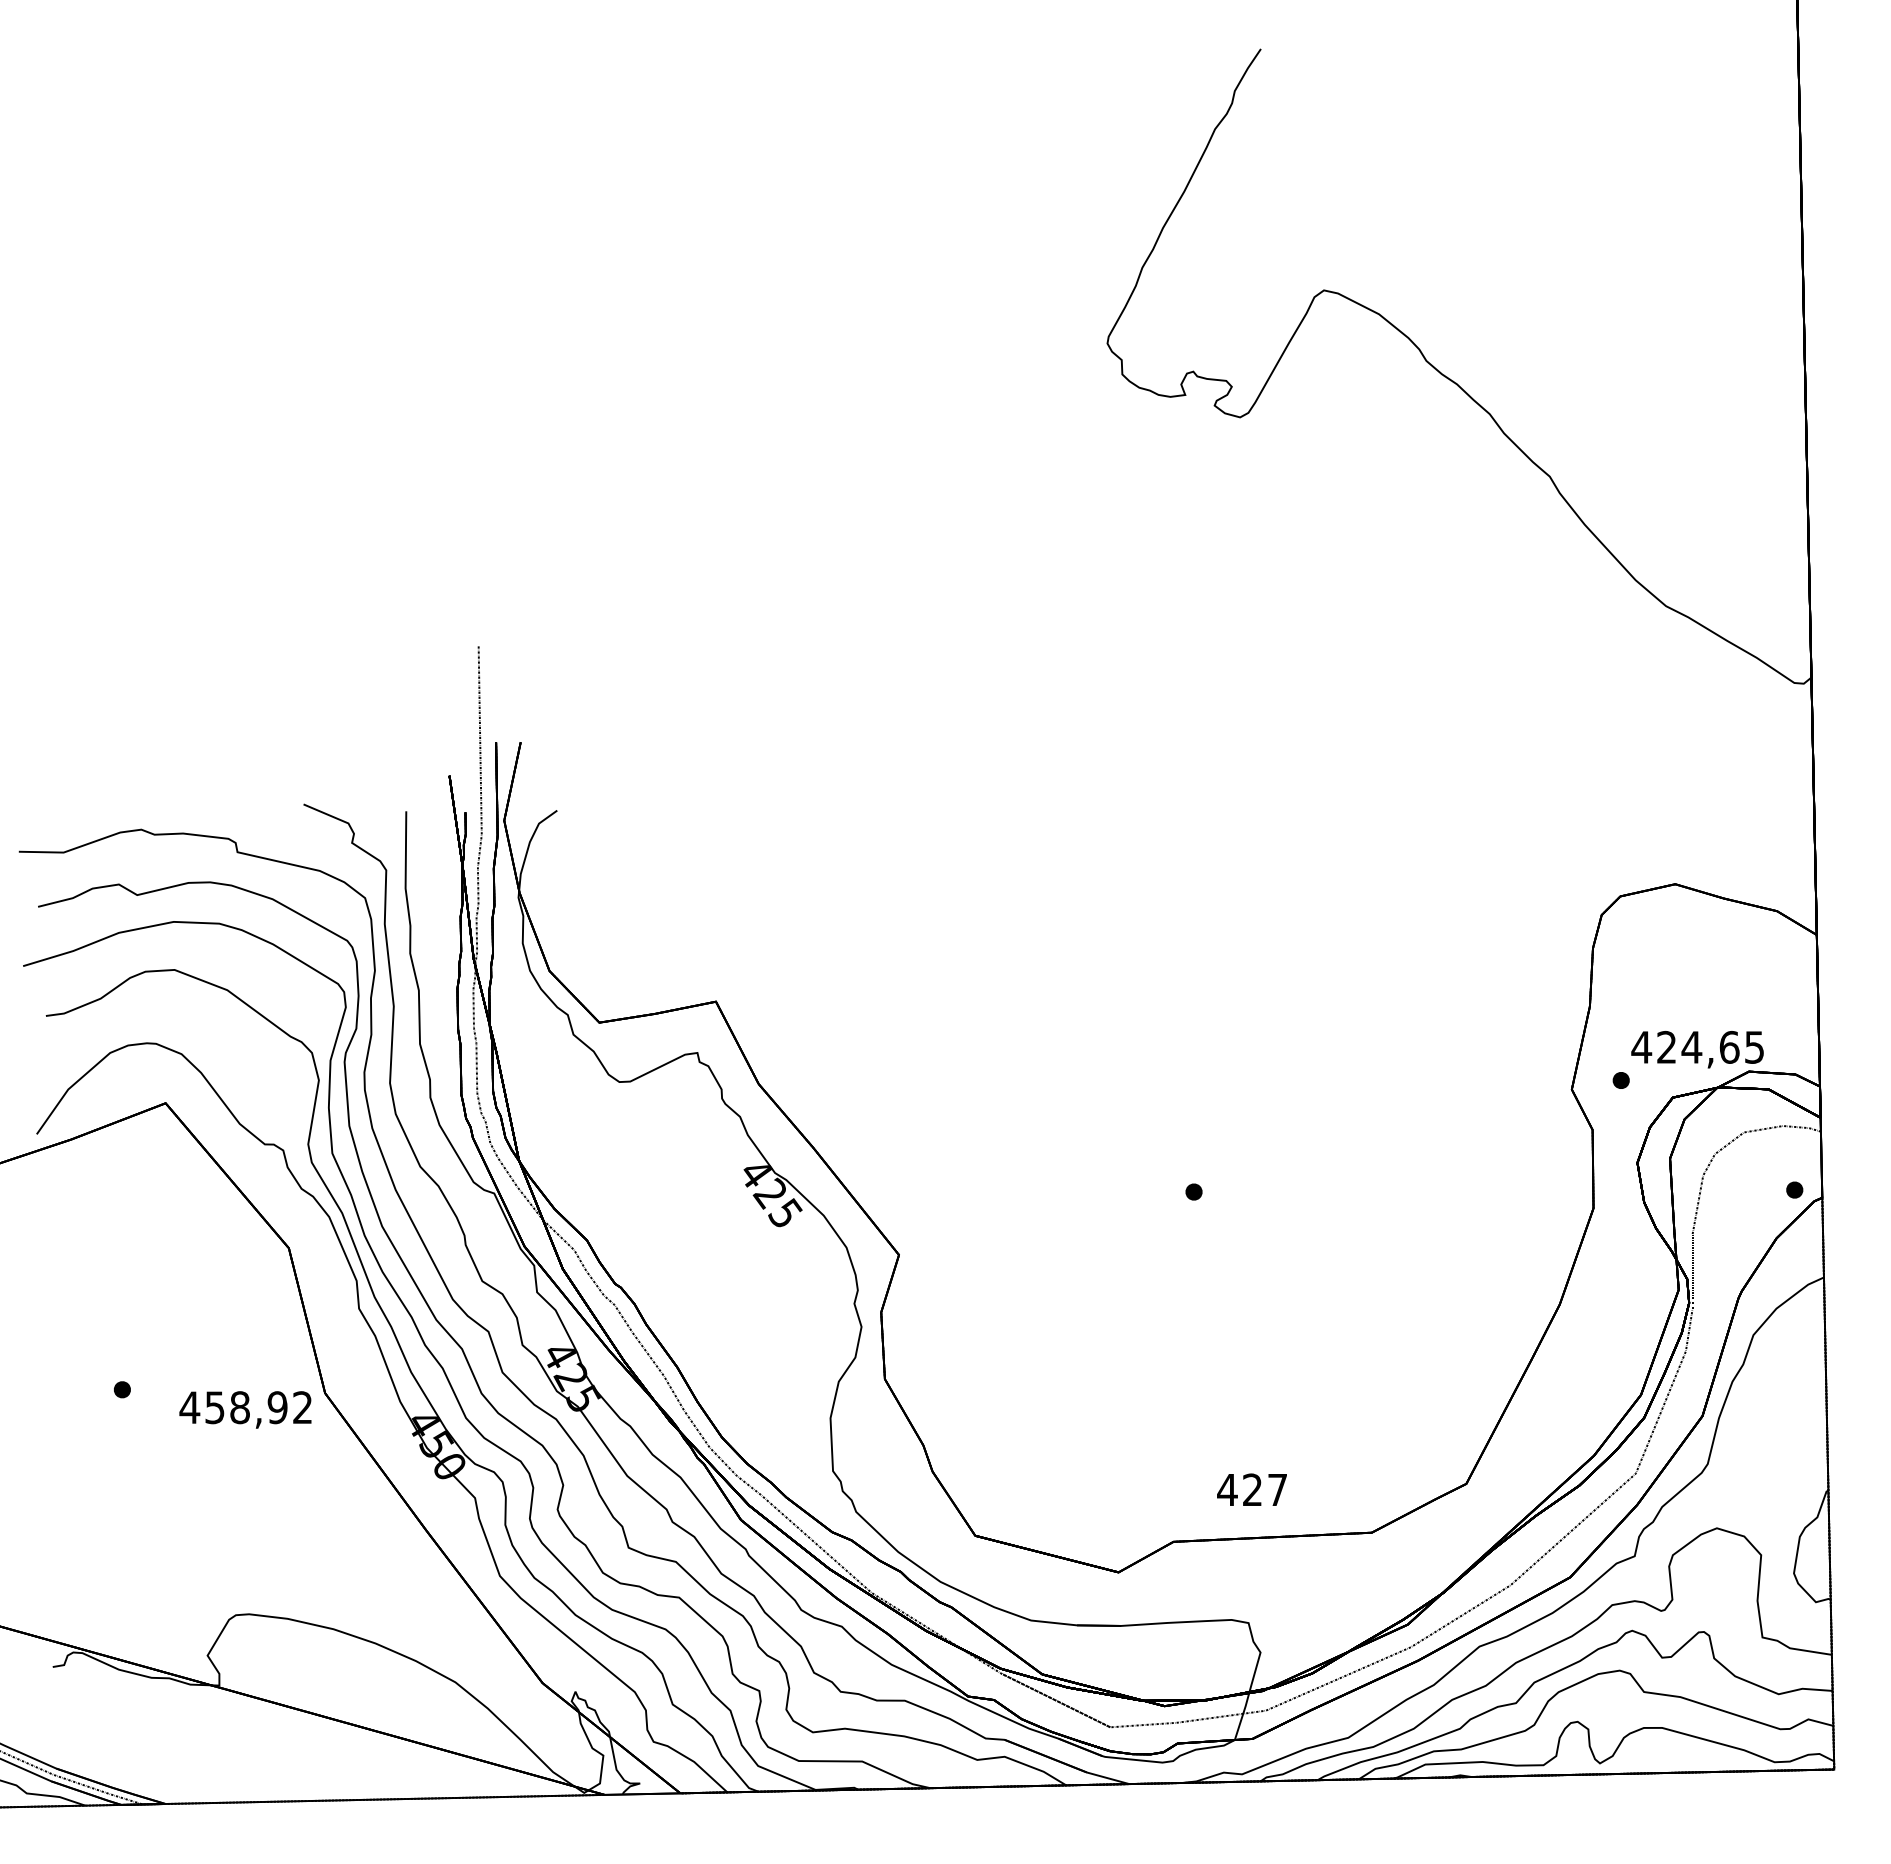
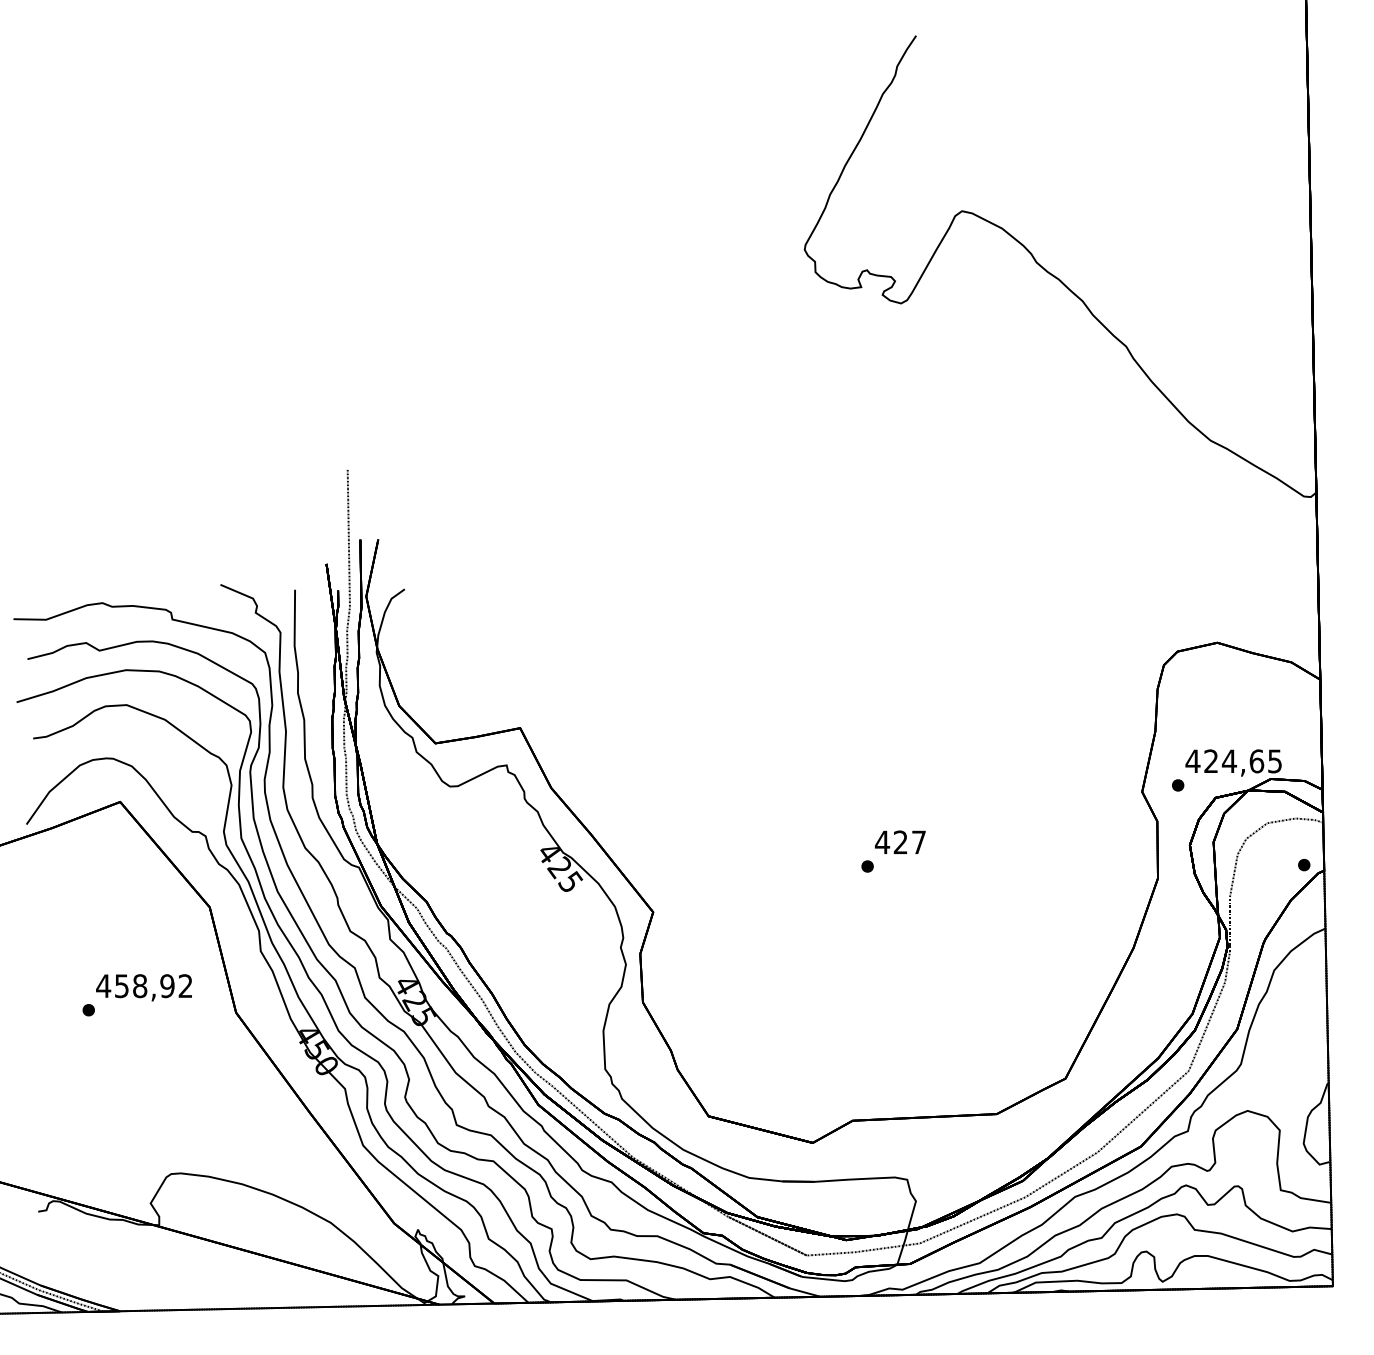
text: (245, 1409) -> (144, 987), moved
text: (1251, 1489) -> (899, 842), moved

